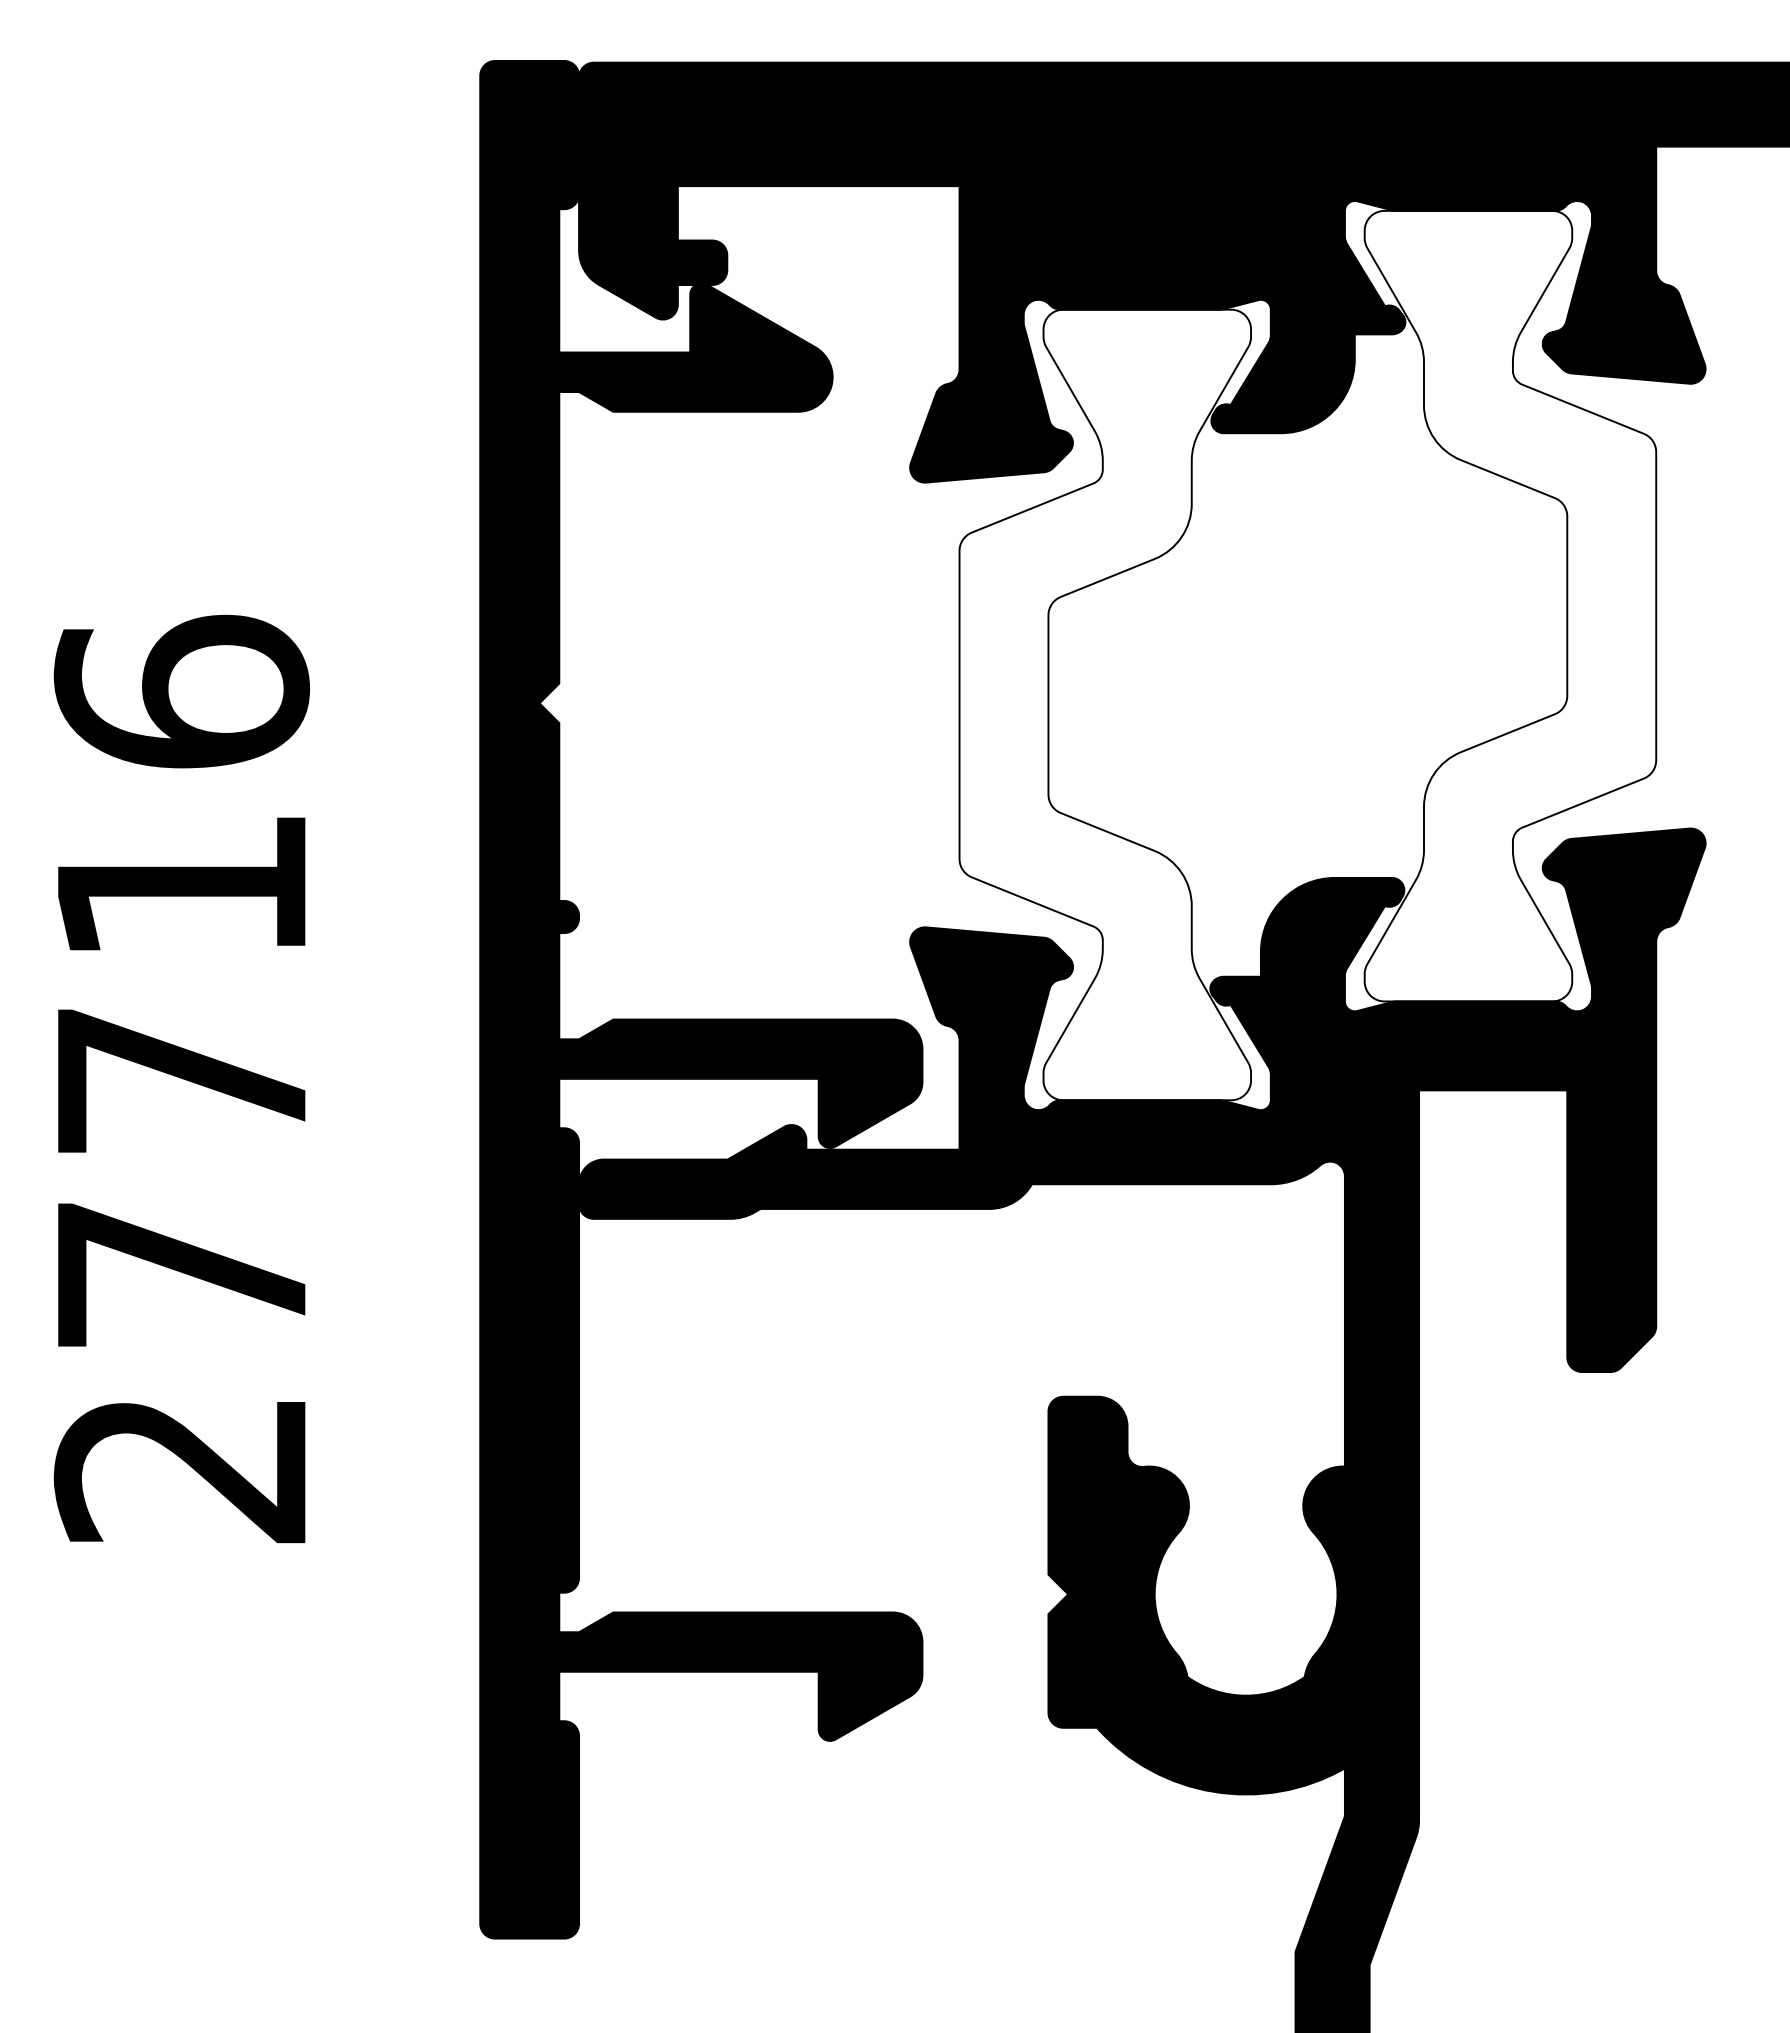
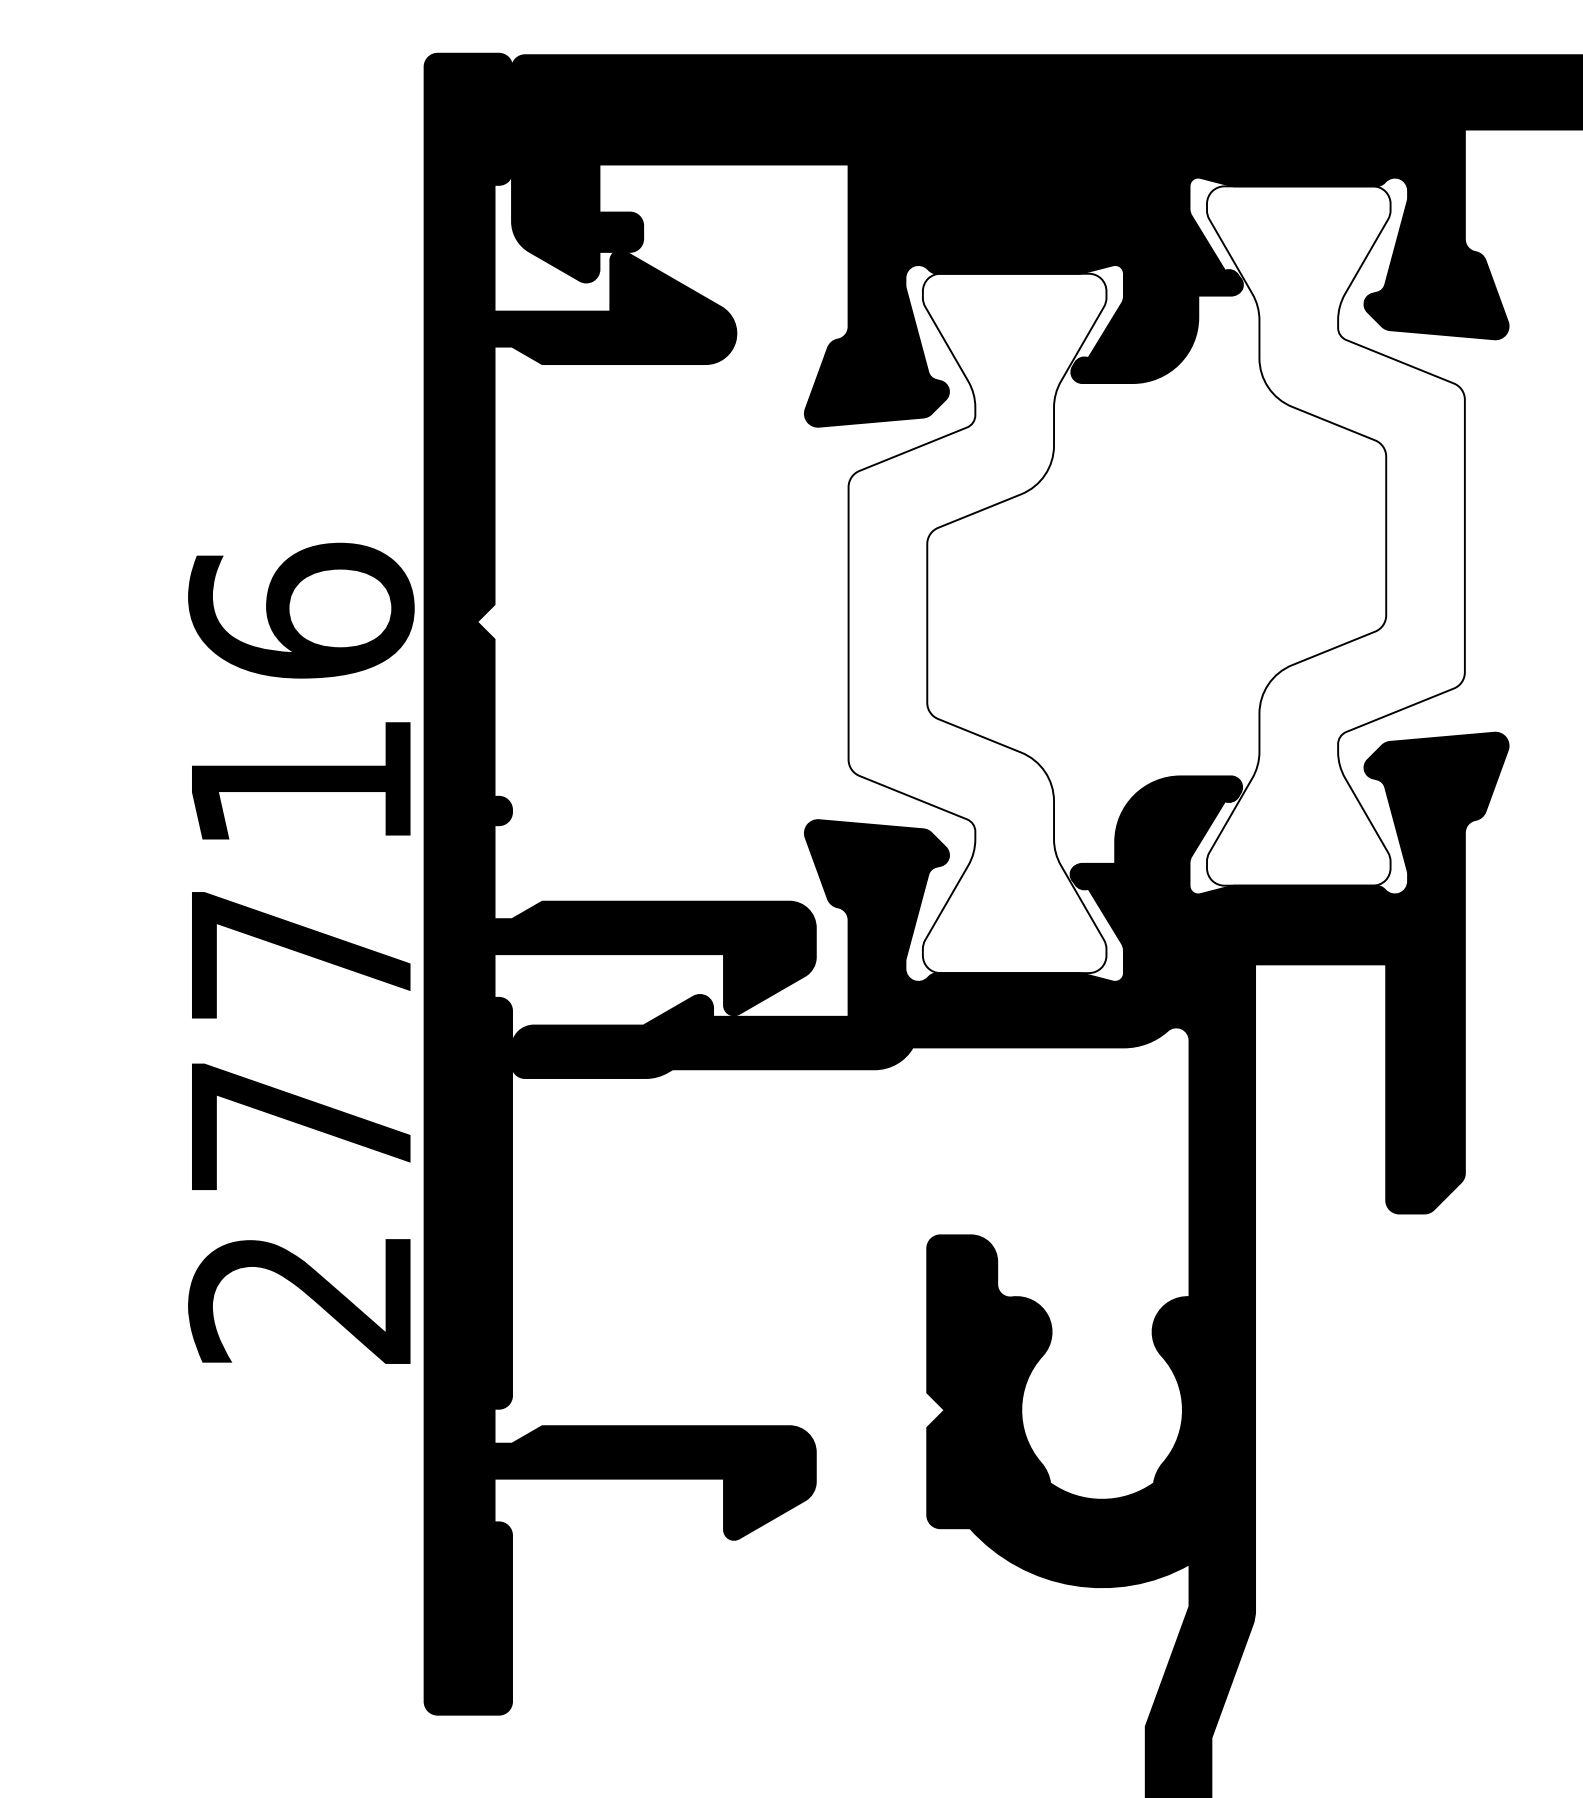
text: (181, 1078) -> (300, 952), moved

